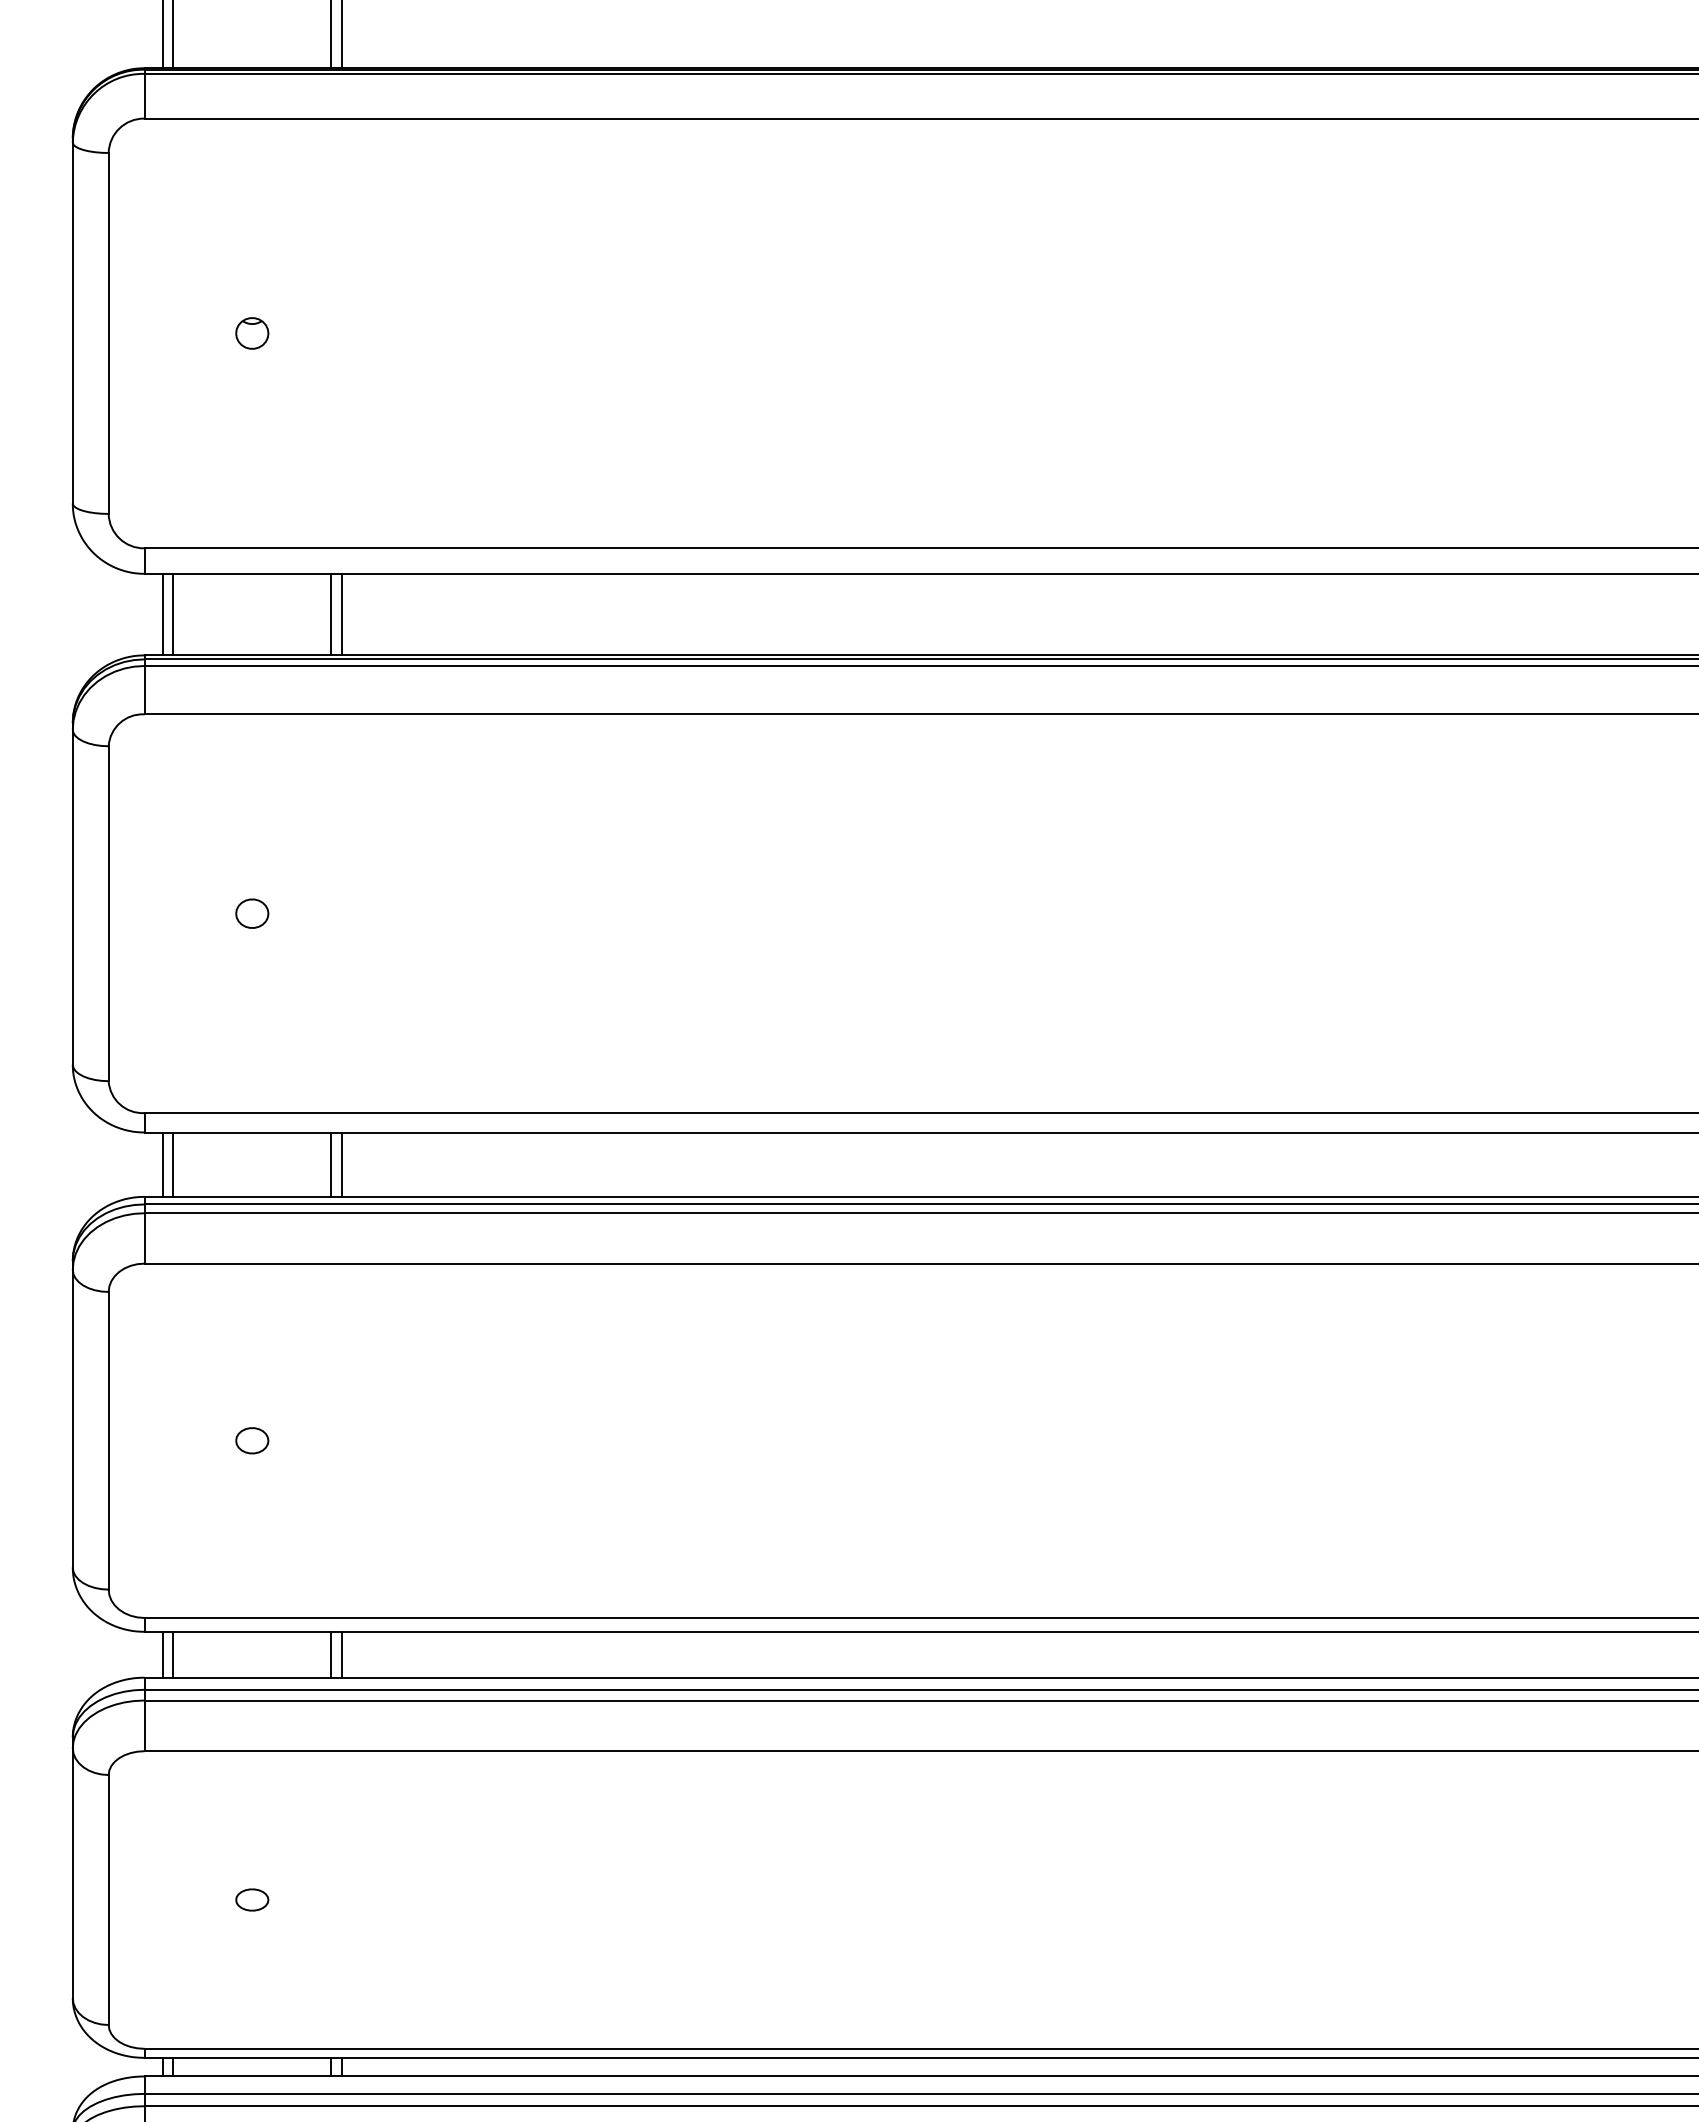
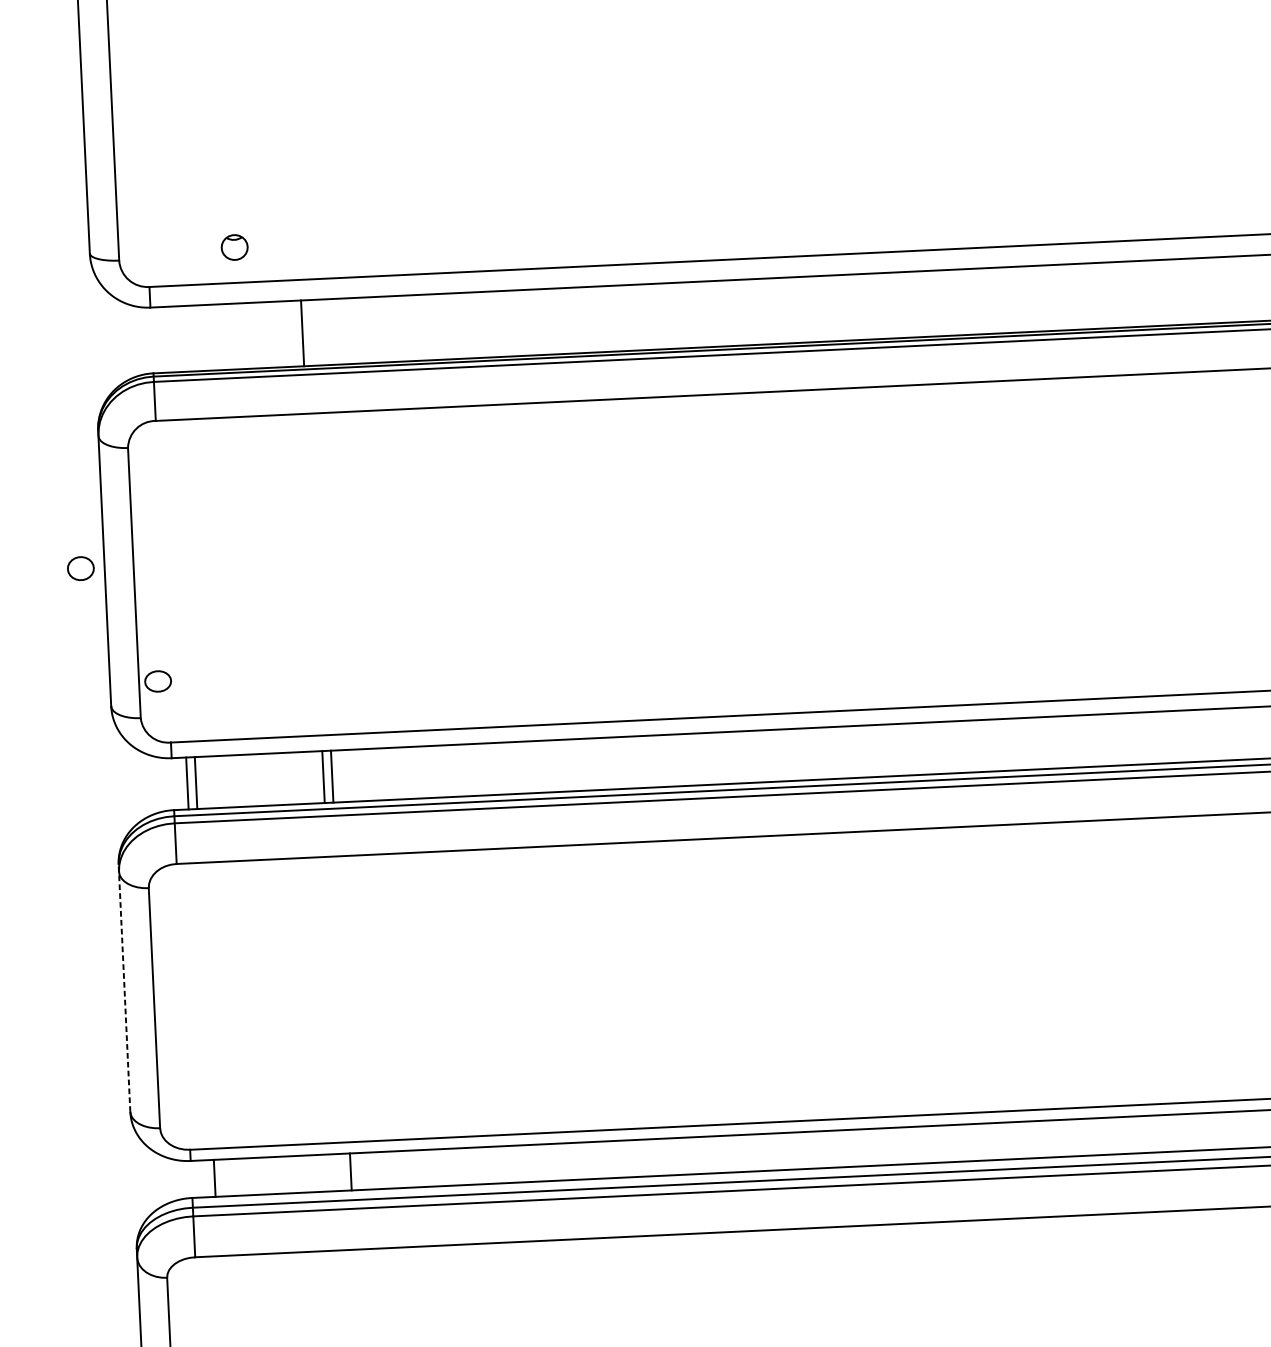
part: (252, 333) -> (234, 247), moved
line: (162, 614) -> (166, 339), removed
line: (173, 614) -> (175, 339), removed
line: (342, 614) -> (311, 332), removed
part: (252, 913) -> (81, 568), moved
line: (72, 1413) -> (124, 987), solid -> dashed
part: (252, 1440) -> (158, 681), moved
line: (162, 1654) -> (206, 1178), removed
line: (331, 1654) -> (342, 1172), removed

